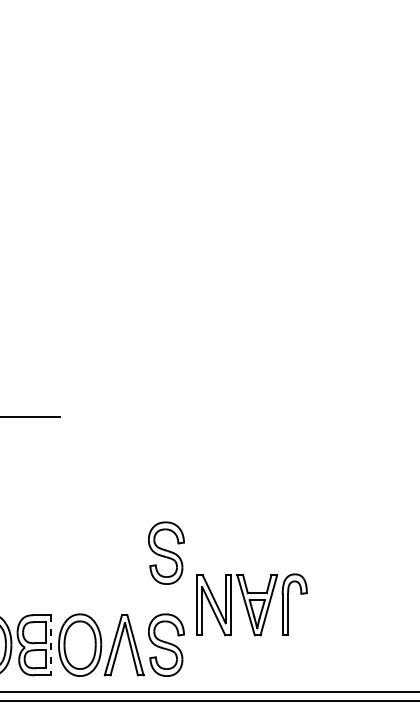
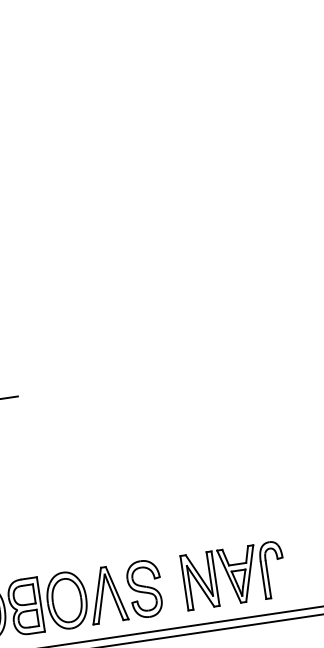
part: (166, 552) -> (132, 505), removed
part: (251, 604) -> (233, 575), moved
line: (51, 645) -> (41, 604), dashed -> solid

